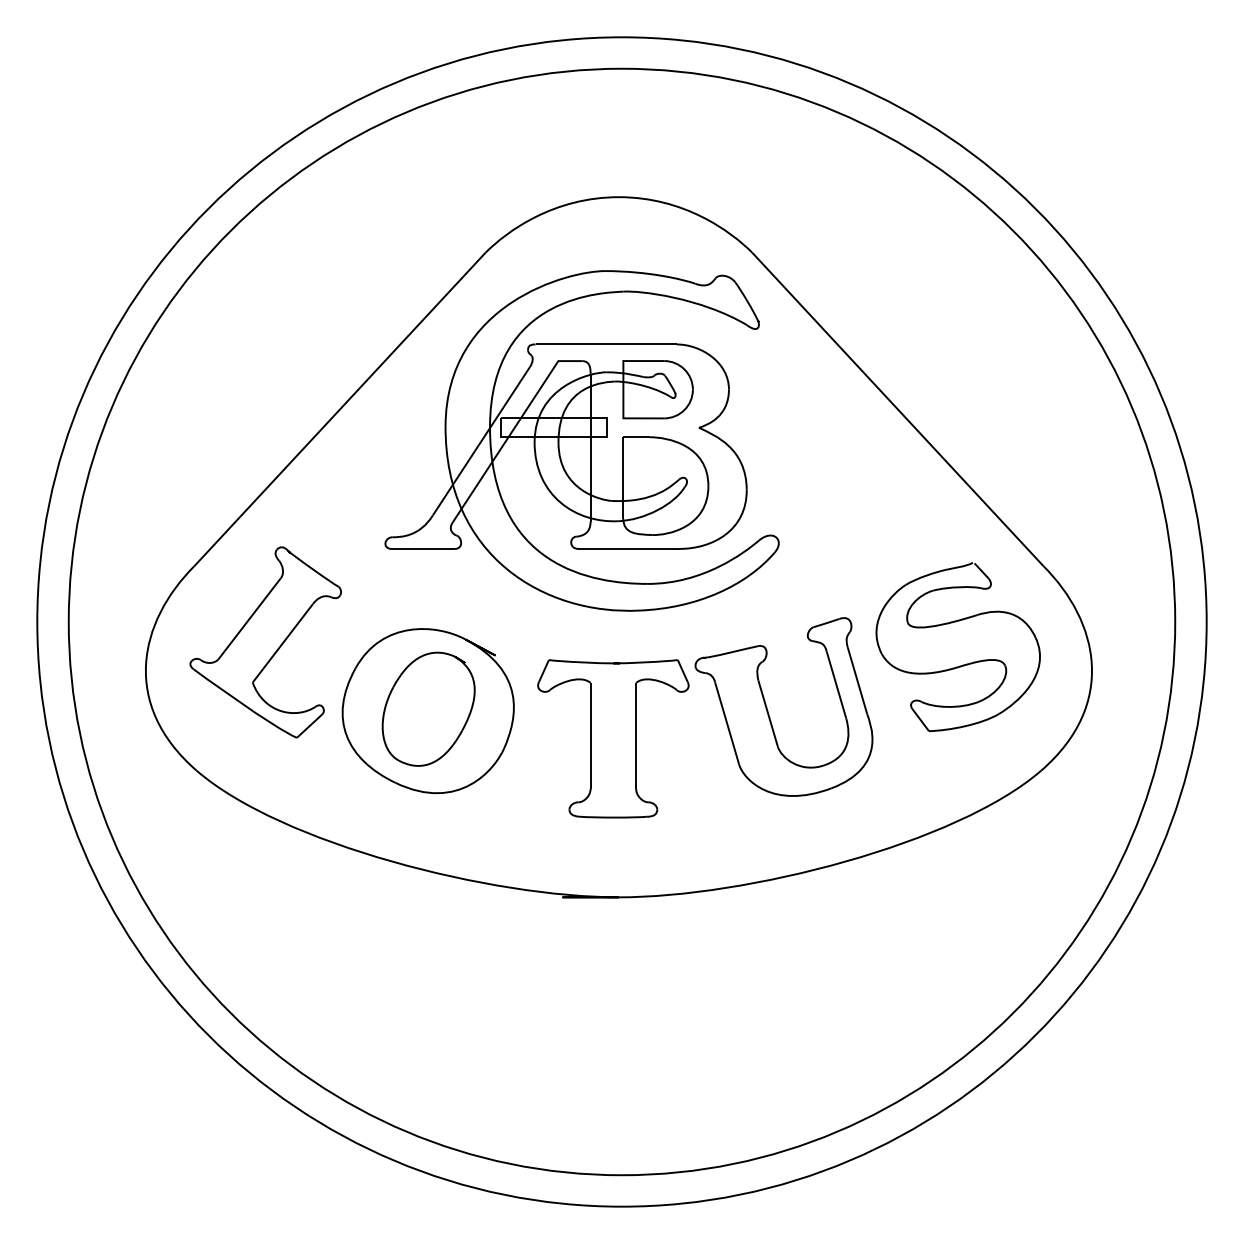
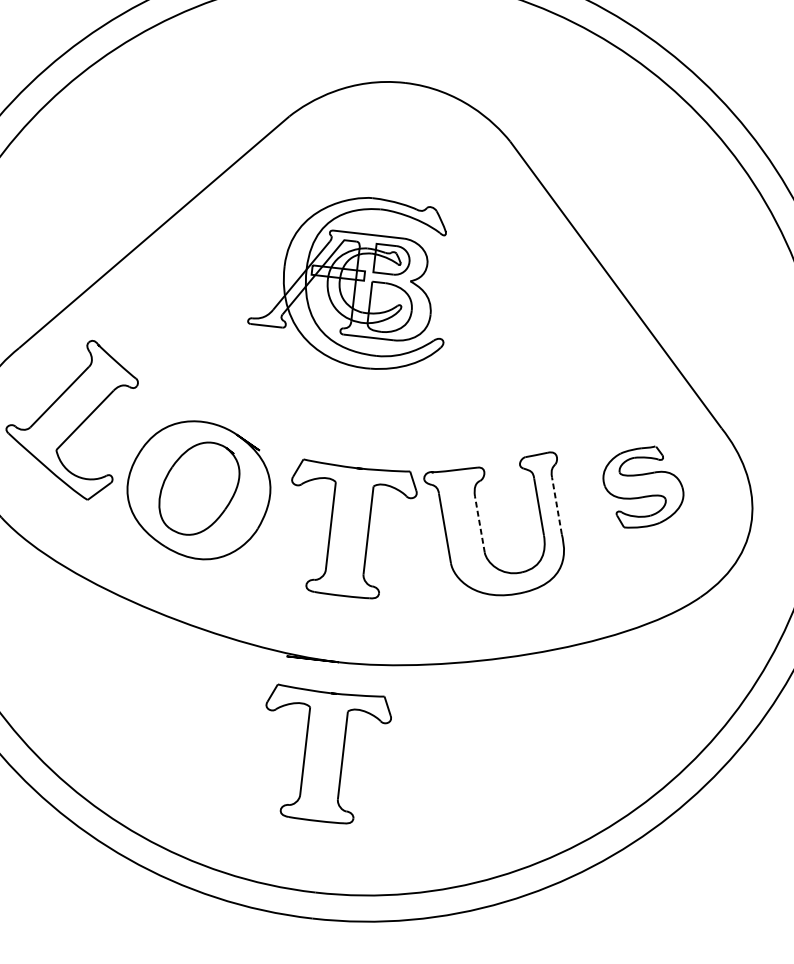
part: (581, 440) -> (351, 280), size x0.6
part: (957, 647) -> (642, 487), size x0.6
line: (857, 681) -> (556, 506), solid -> dashed
line: (768, 713) -> (480, 524), solid -> dashed
part: (613, 1010) -> (323, 755), added

